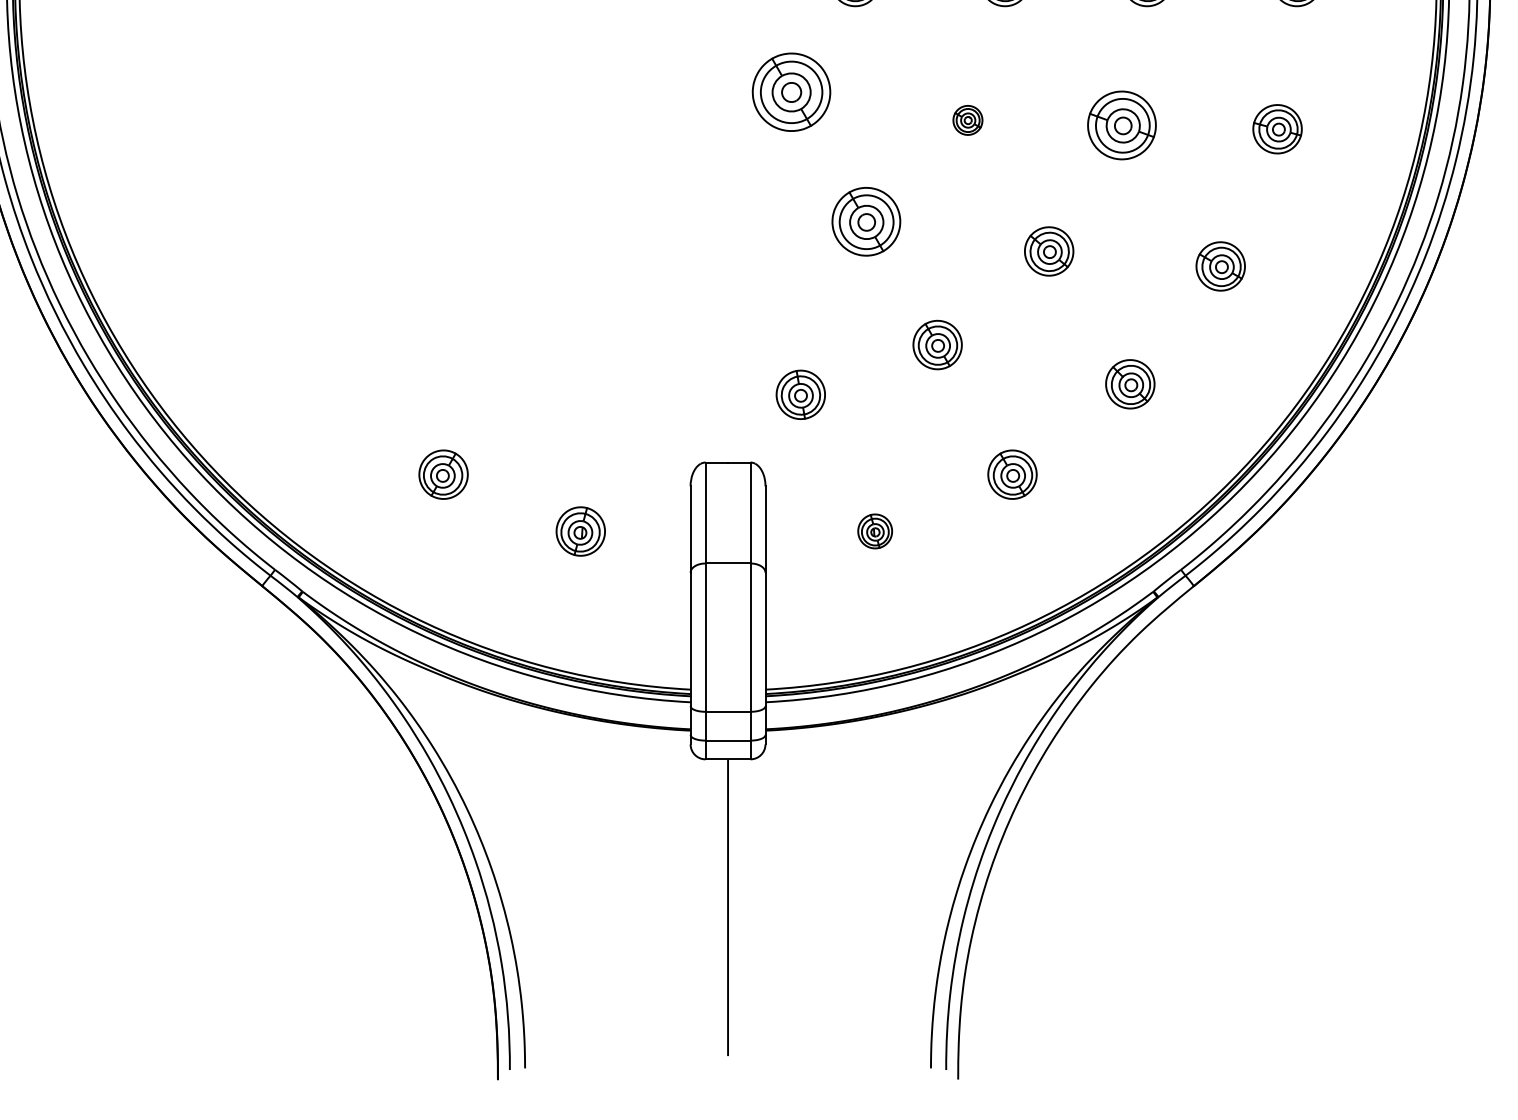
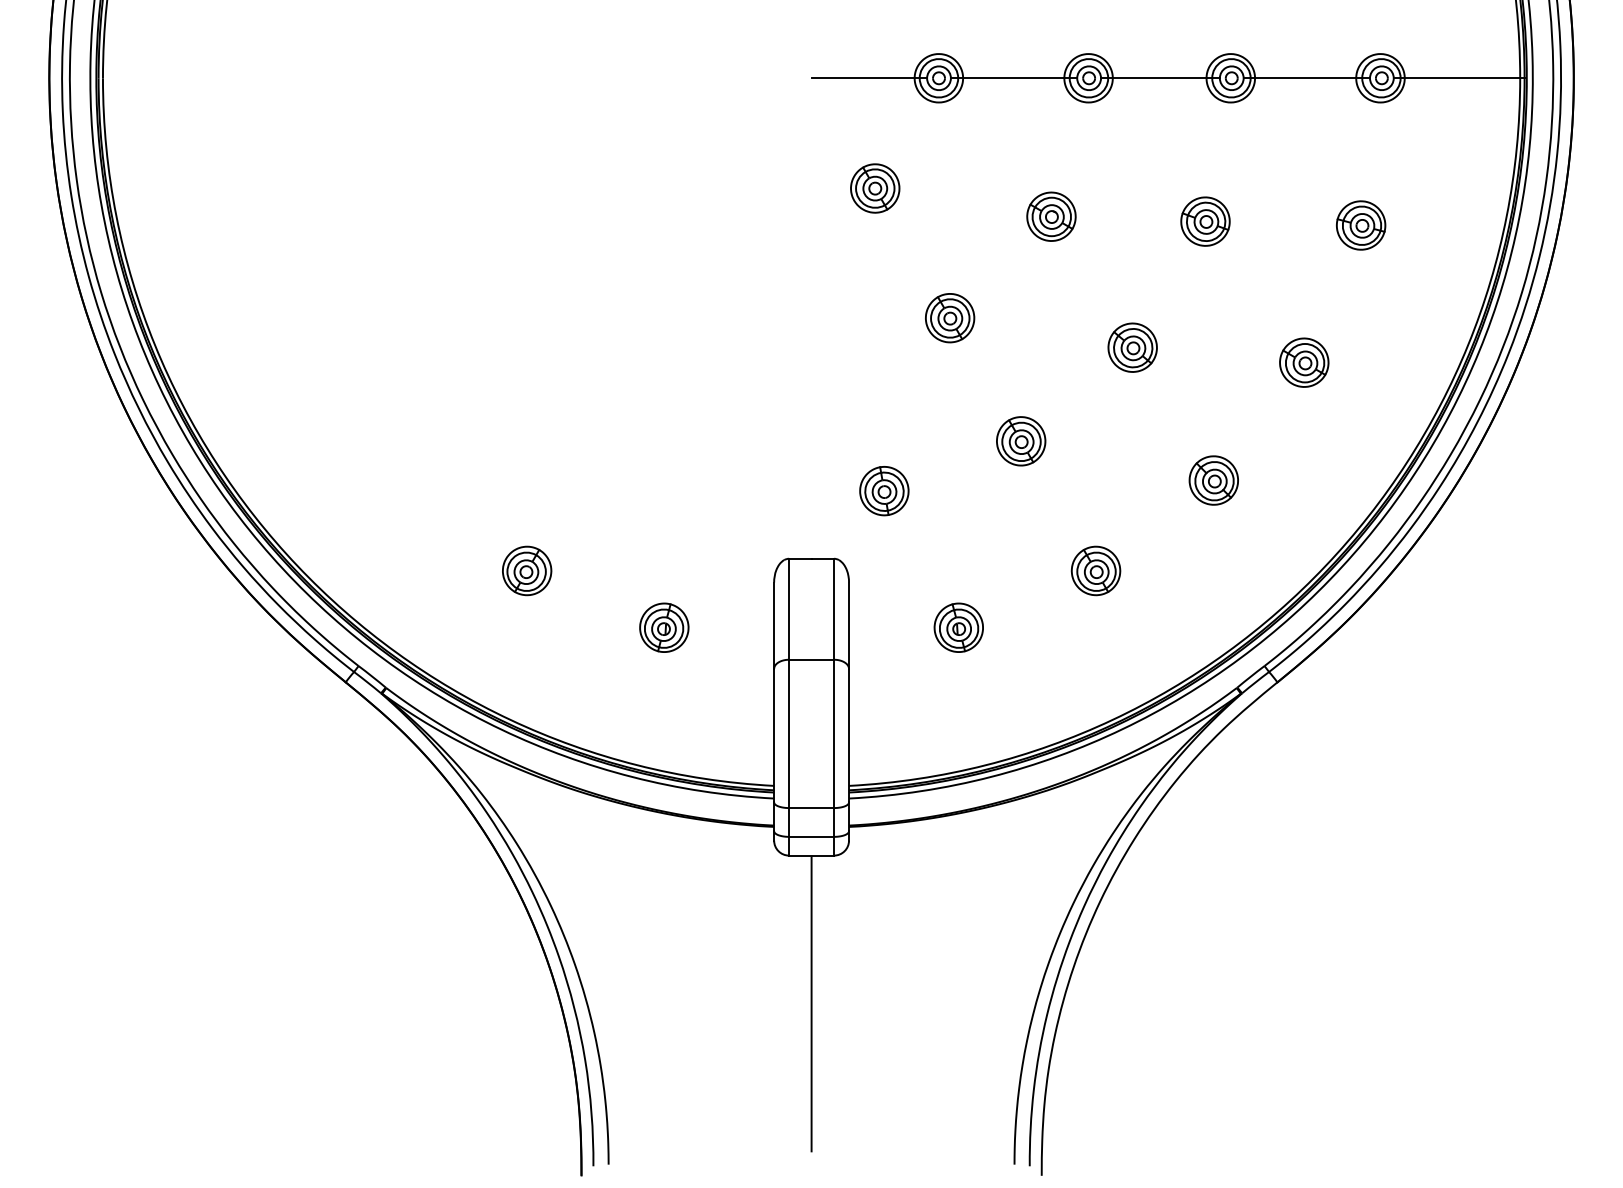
part: (791, 92) -> (875, 188), size x0.62
part: (967, 120) -> (1051, 216), size x1.67
part: (1121, 125) -> (1205, 221), size x0.71
part: (866, 222) -> (950, 318), size x0.71
part: (874, 531) -> (958, 627), size x1.43

